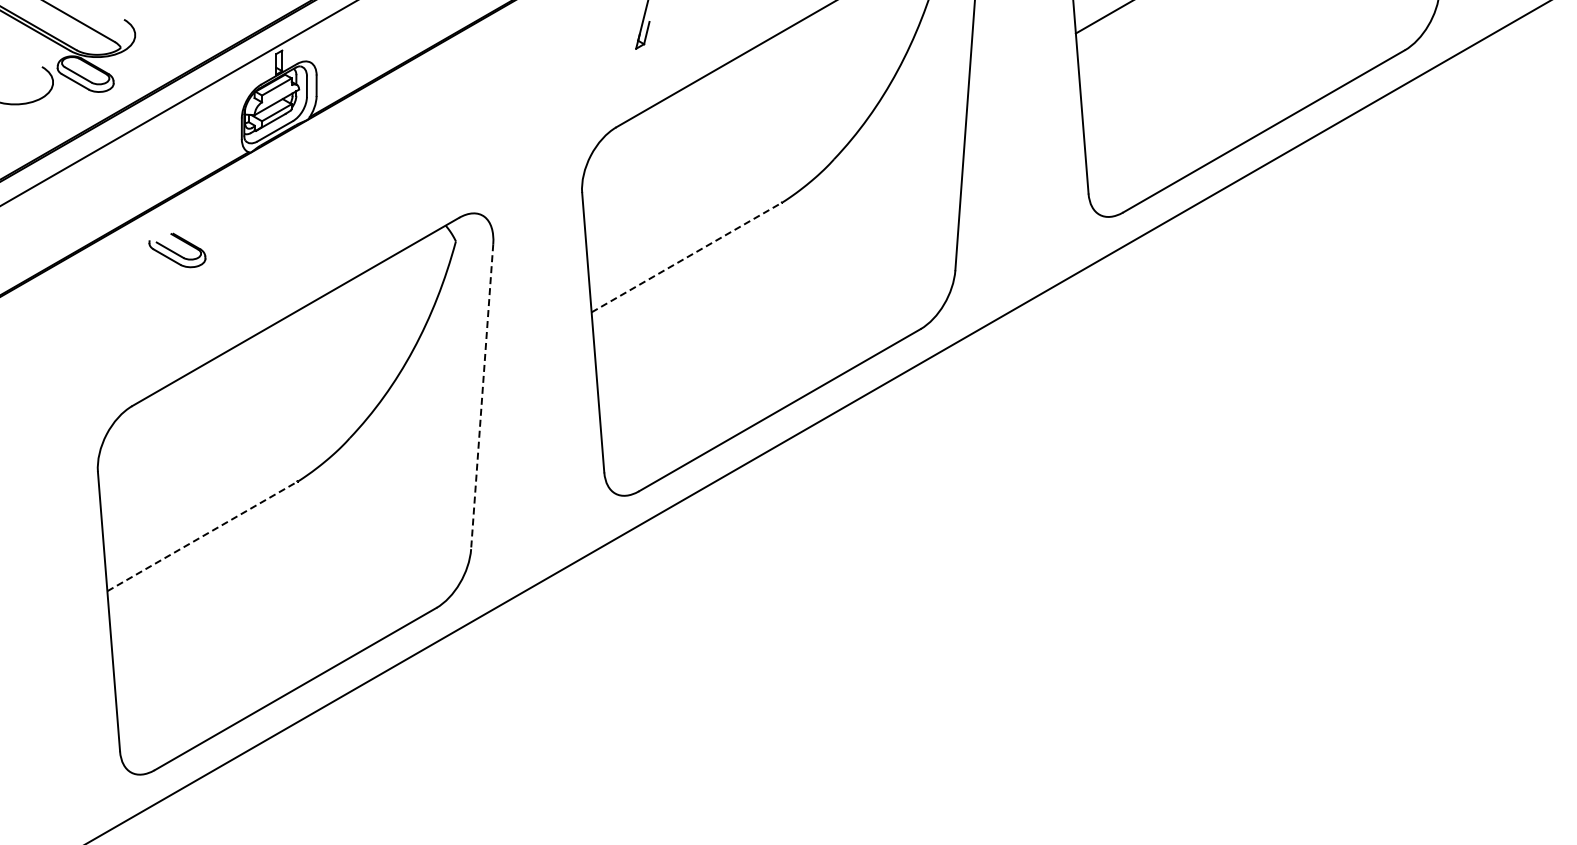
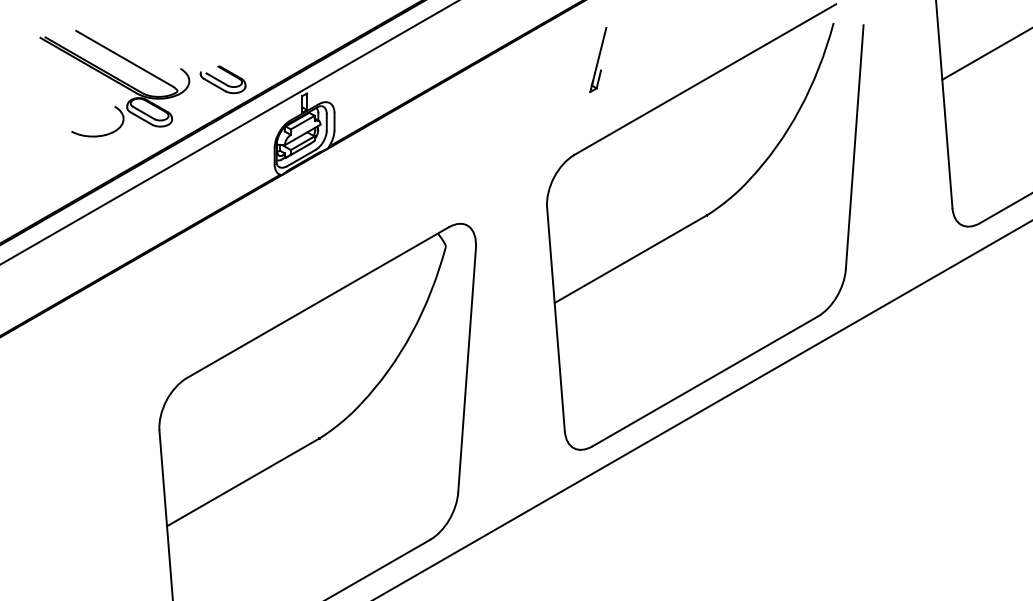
part: (177, 250) -> (223, 79), moved
line: (686, 257) -> (630, 259), dashed -> solid
line: (482, 396) -> (467, 370), dashed -> solid
line: (202, 536) -> (243, 482), dashed -> solid

